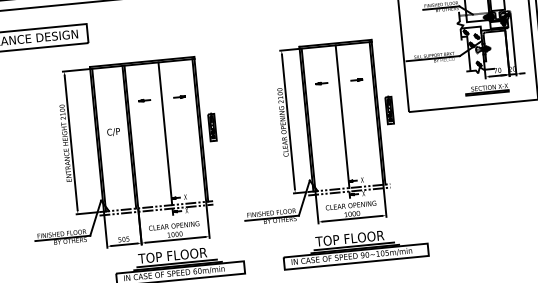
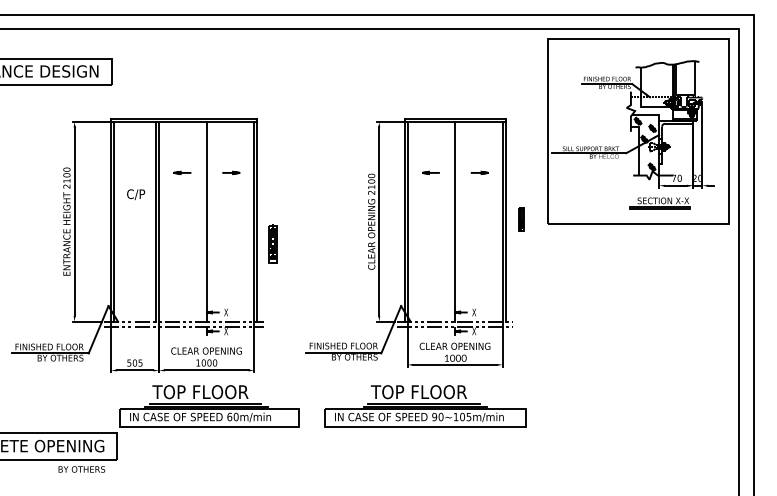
part: (389, 109) -> (521, 218), size x0.6
part: (212, 126) -> (272, 243), moved
text: (113, 132) -> (136, 194), moved
part: (355, 248) -> (425, 406), moved

